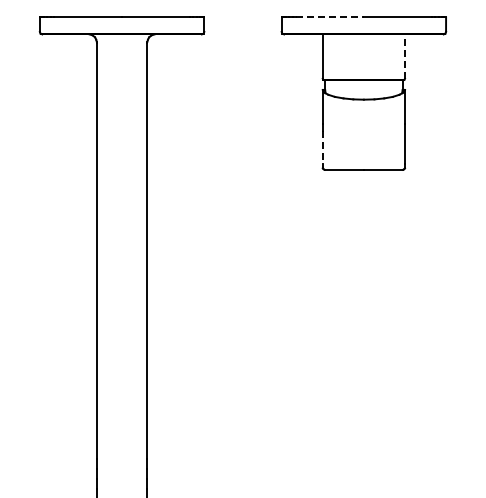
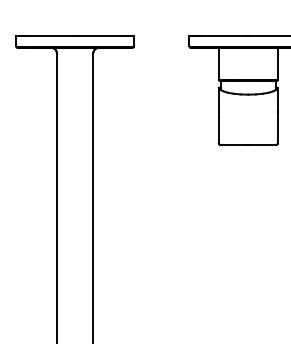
line: (330, 17) -> (224, 35), dashed -> solid
line: (404, 56) -> (277, 63), dashed -> solid
line: (322, 148) -> (218, 129), dashed -> solid

